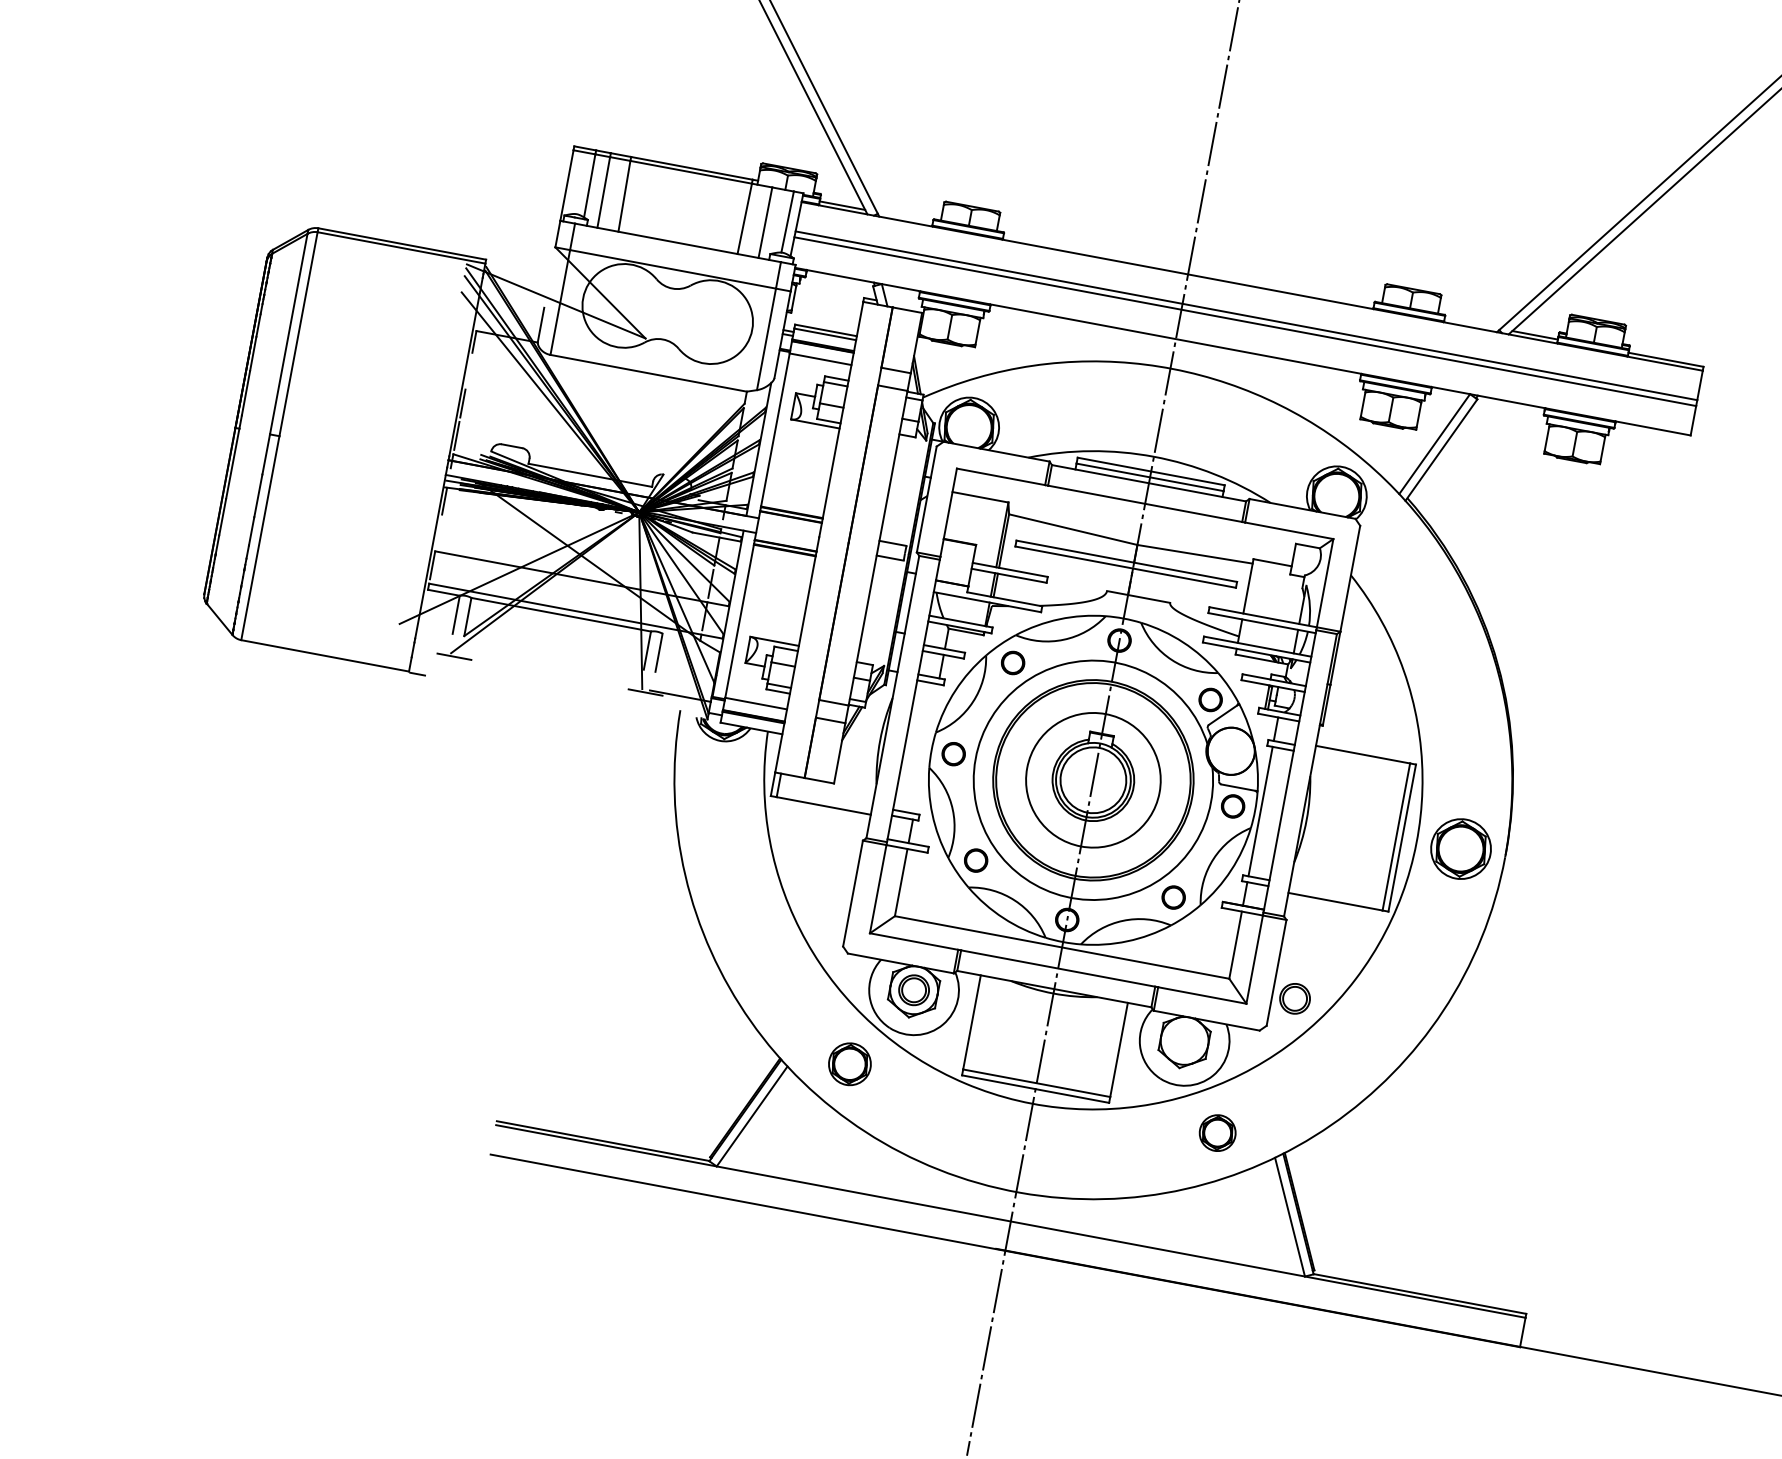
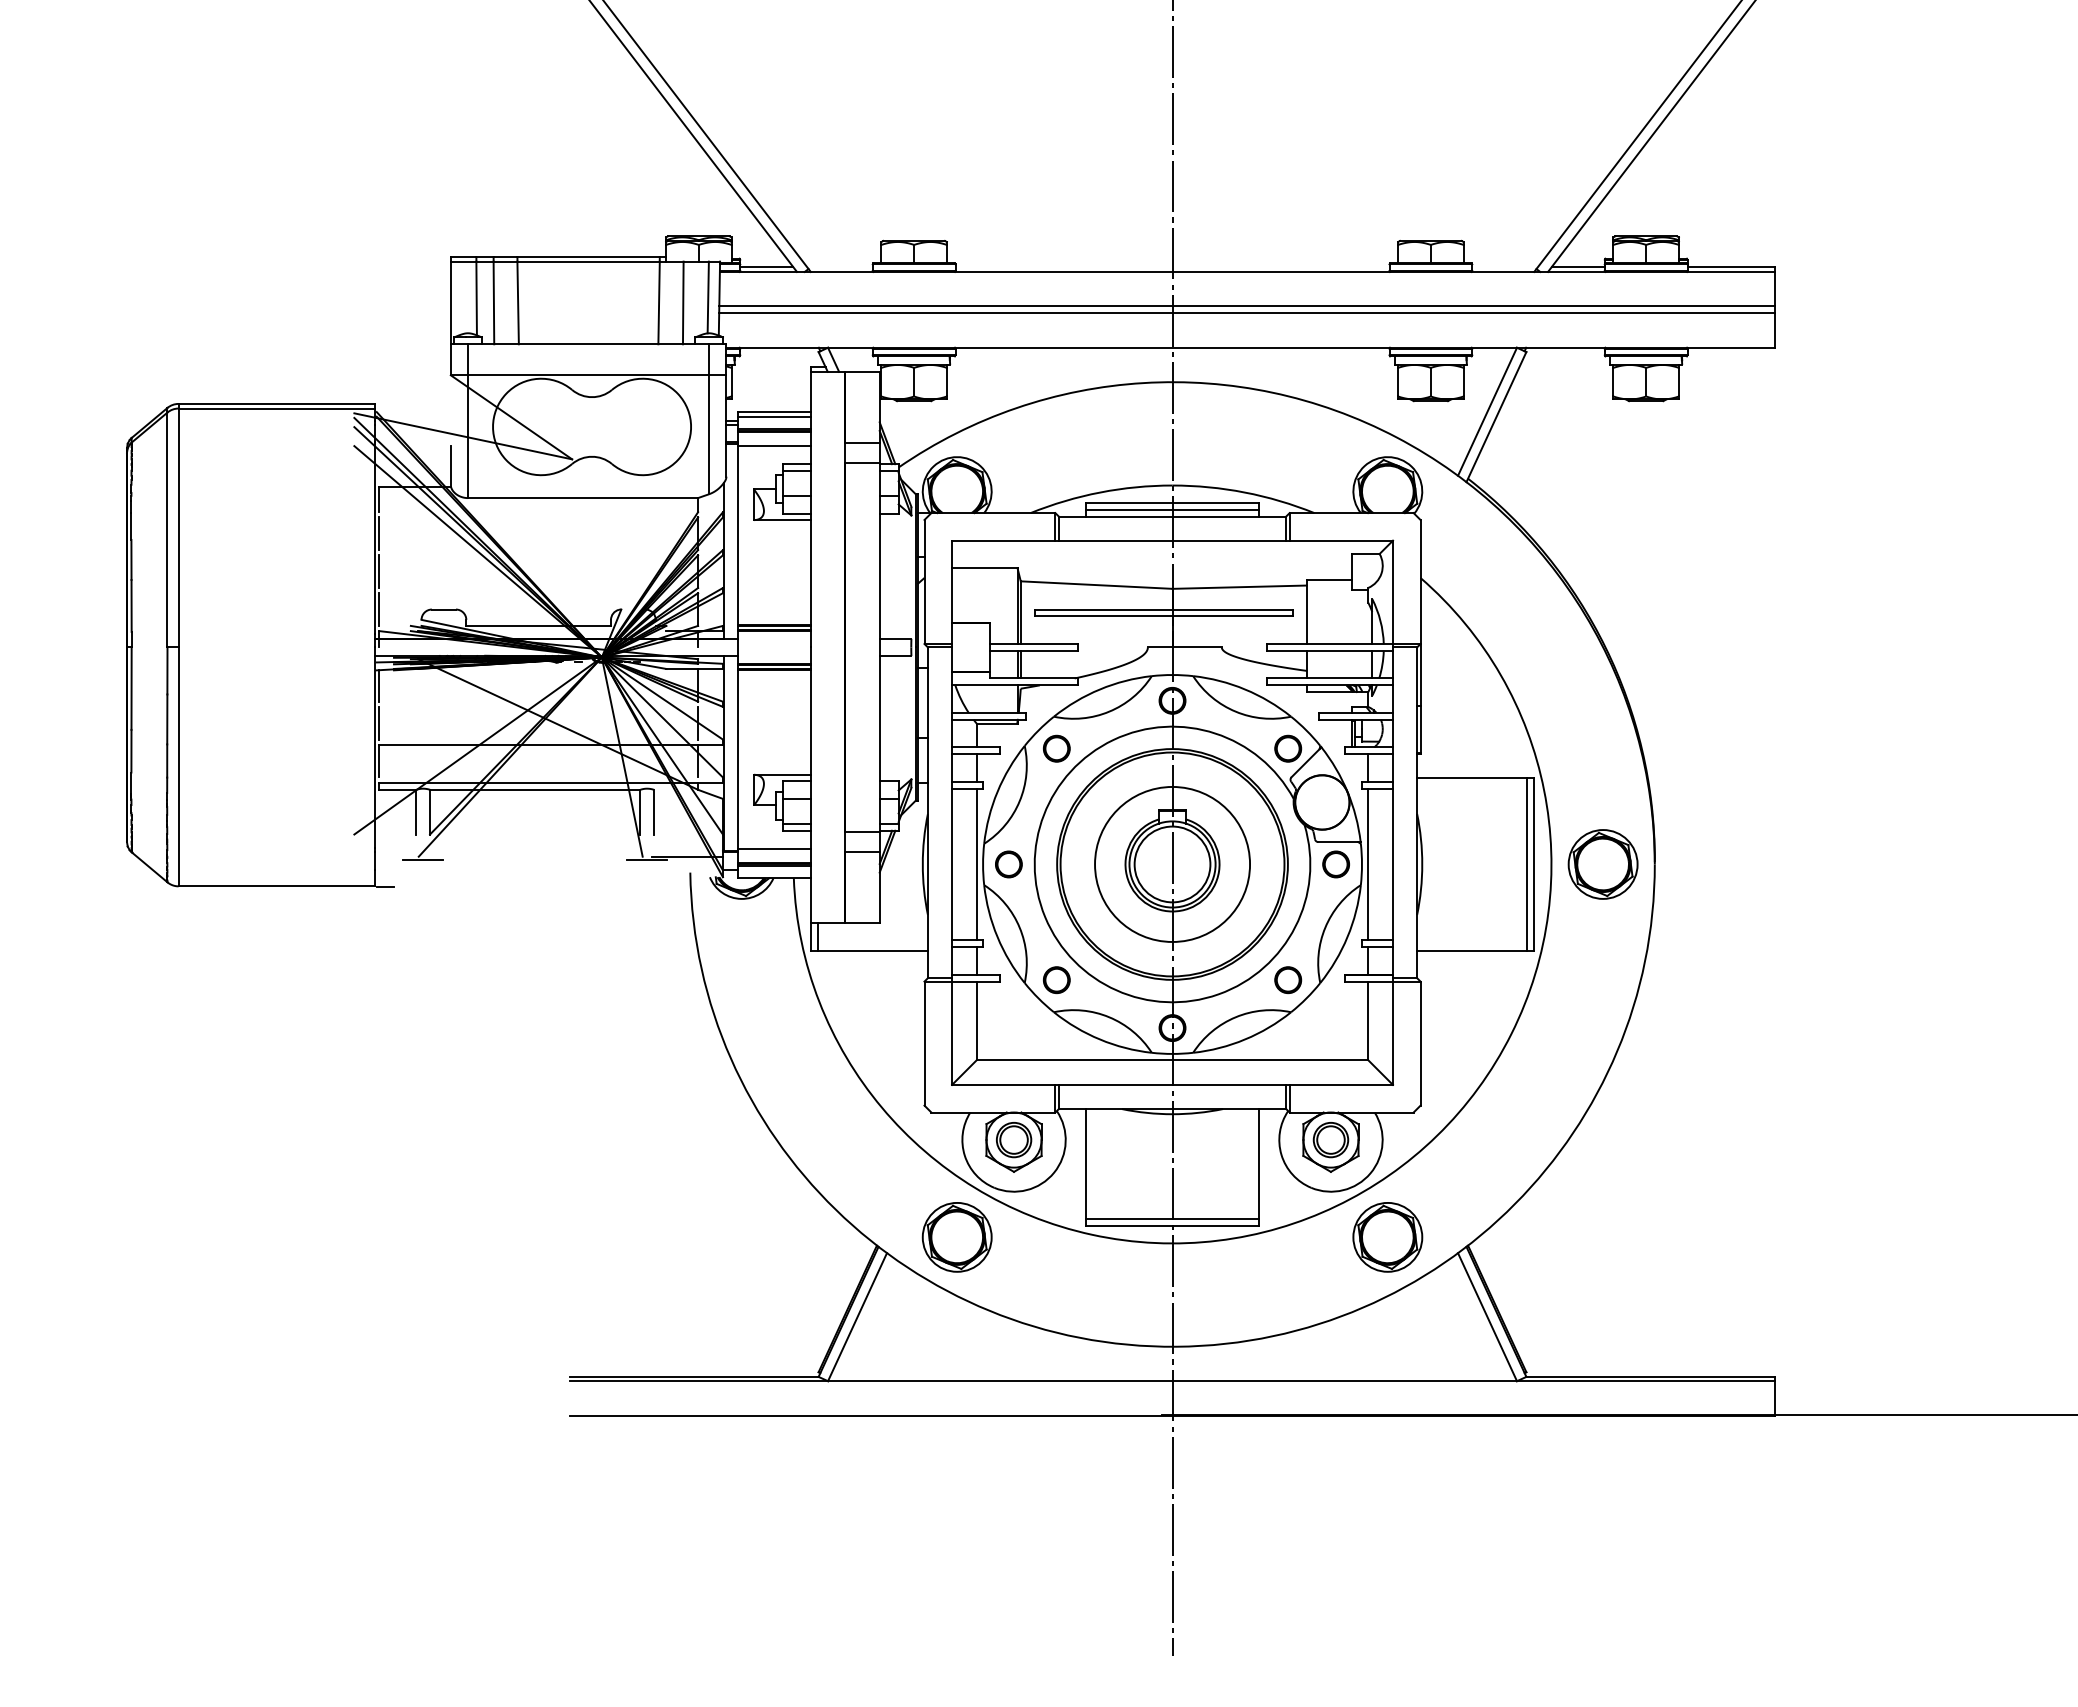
line: (469, 371) -> (379, 533), added
line: (439, 532) -> (379, 722), added
line: (926, 749) -> (976, 864), added
part: (1294, 999) -> (1330, 1140), moved
part: (849, 1064) -> (956, 1237), size x1.43
part: (1217, 1133) -> (1387, 1237), size x1.67

